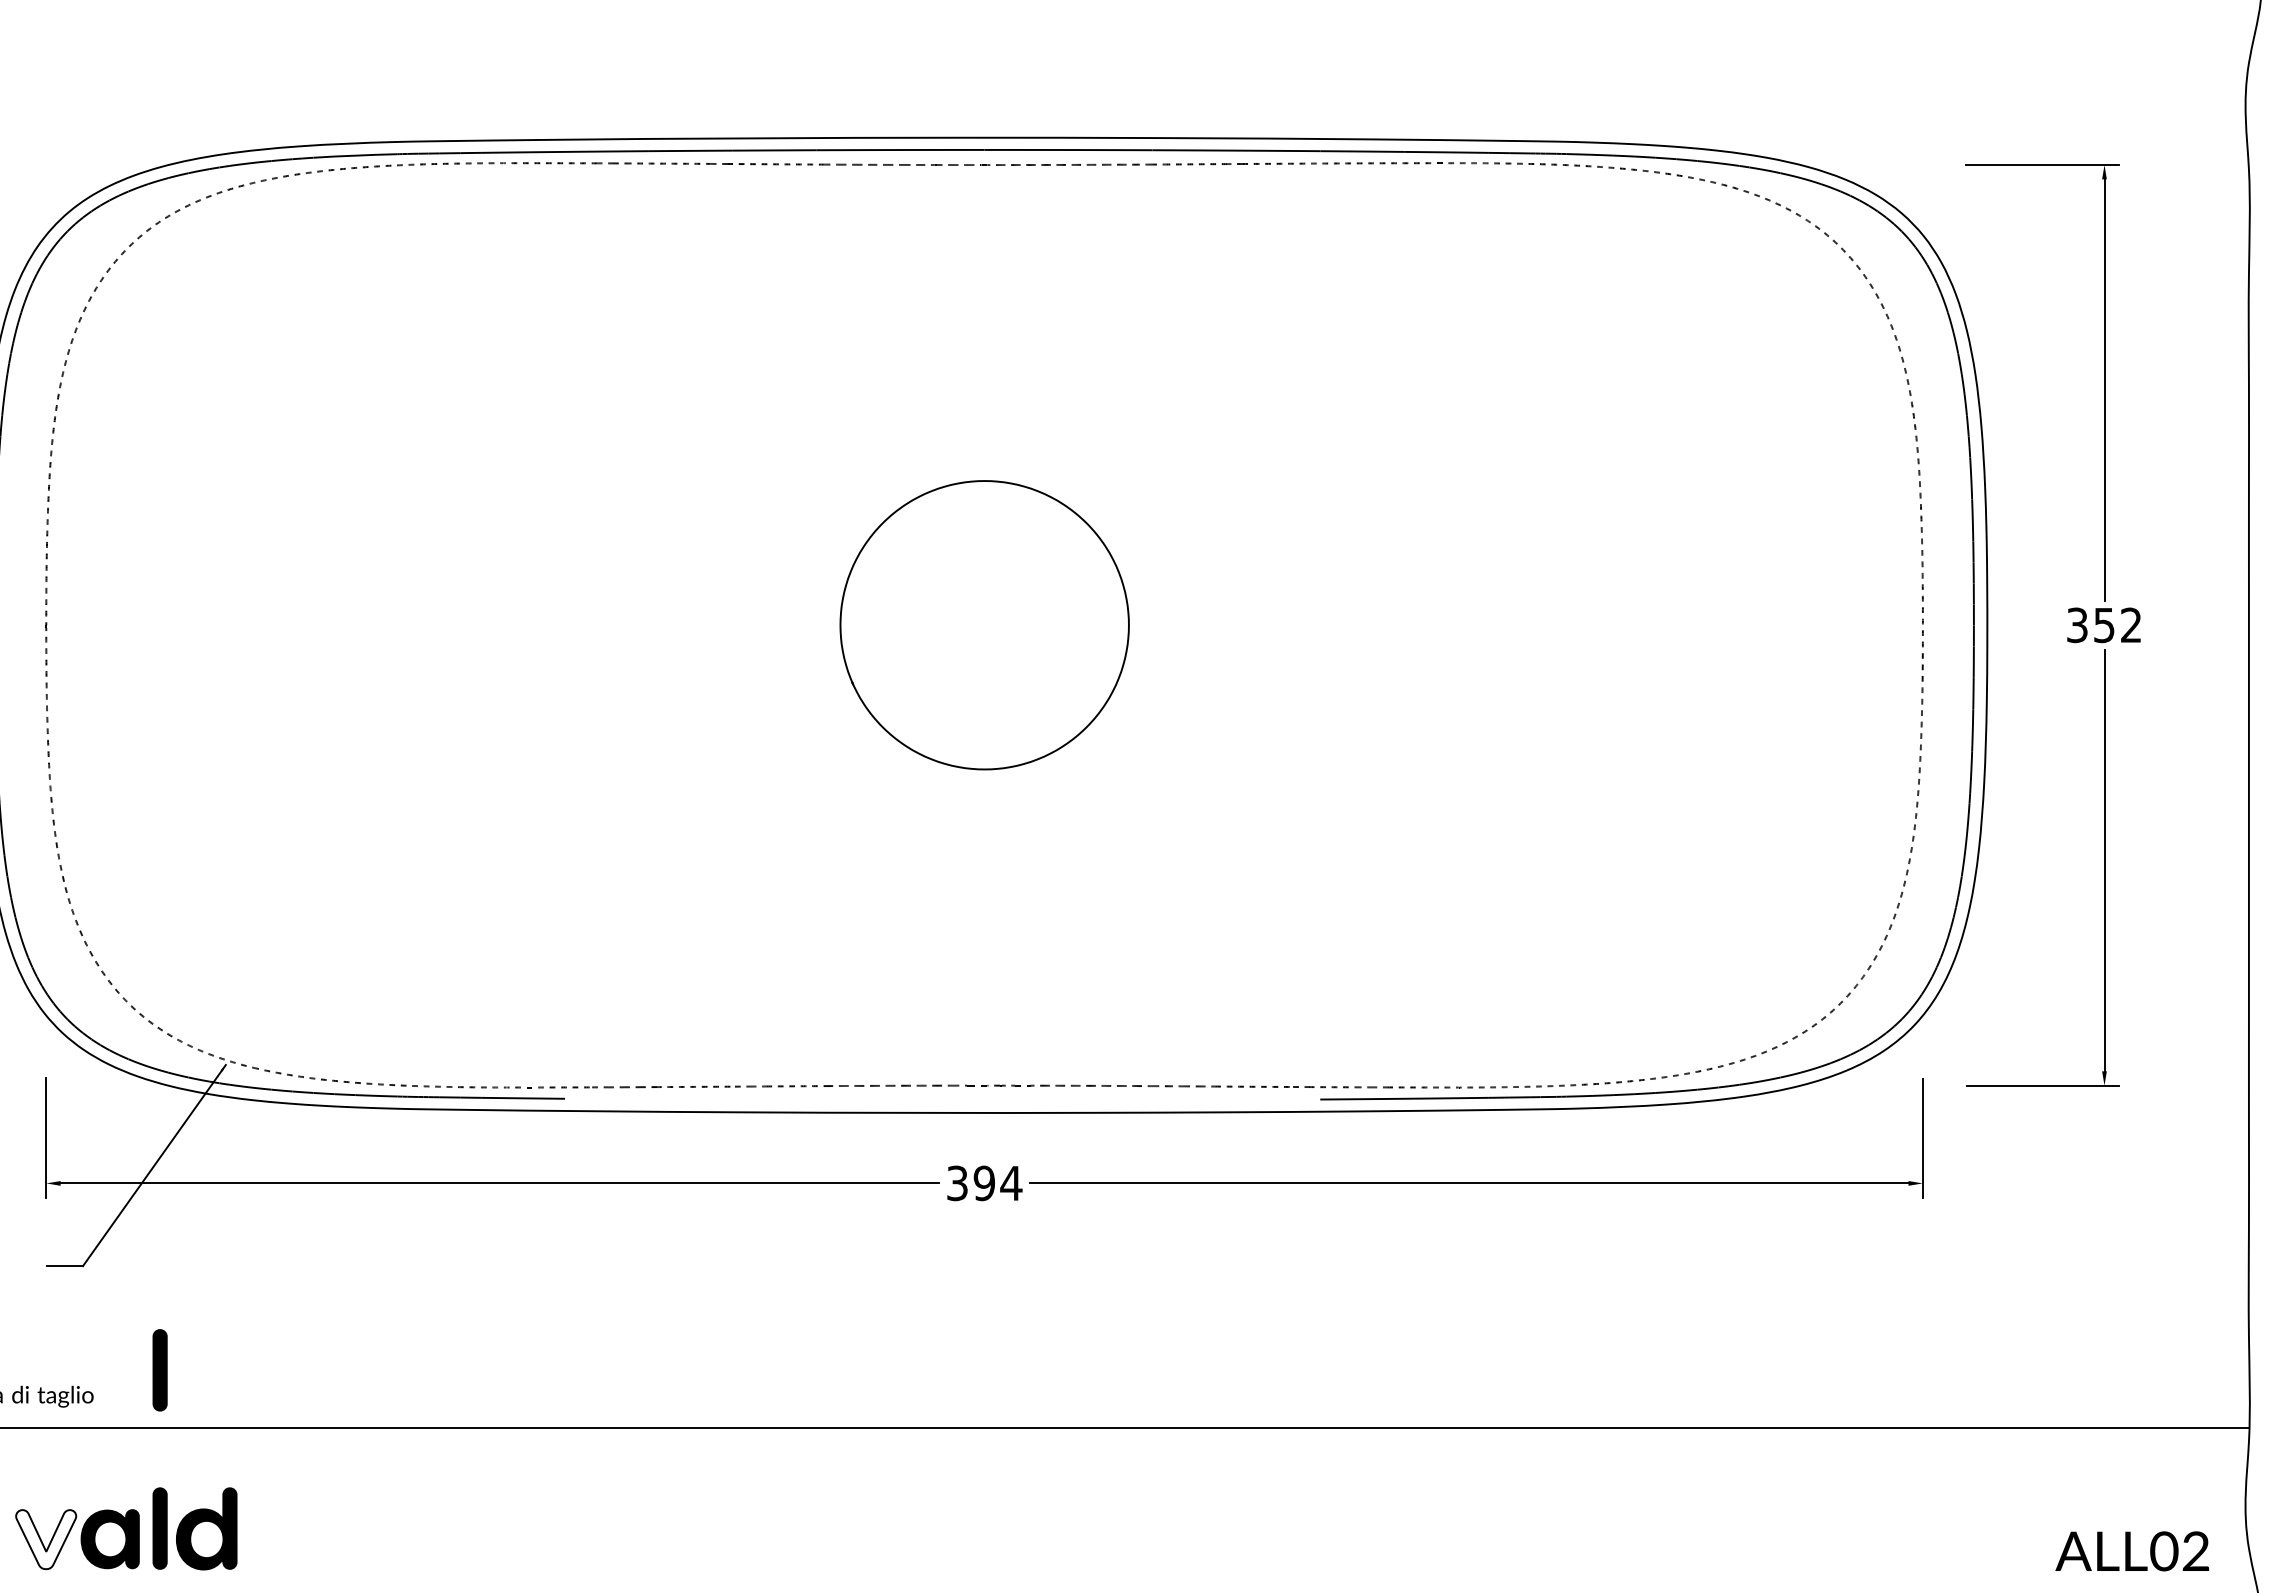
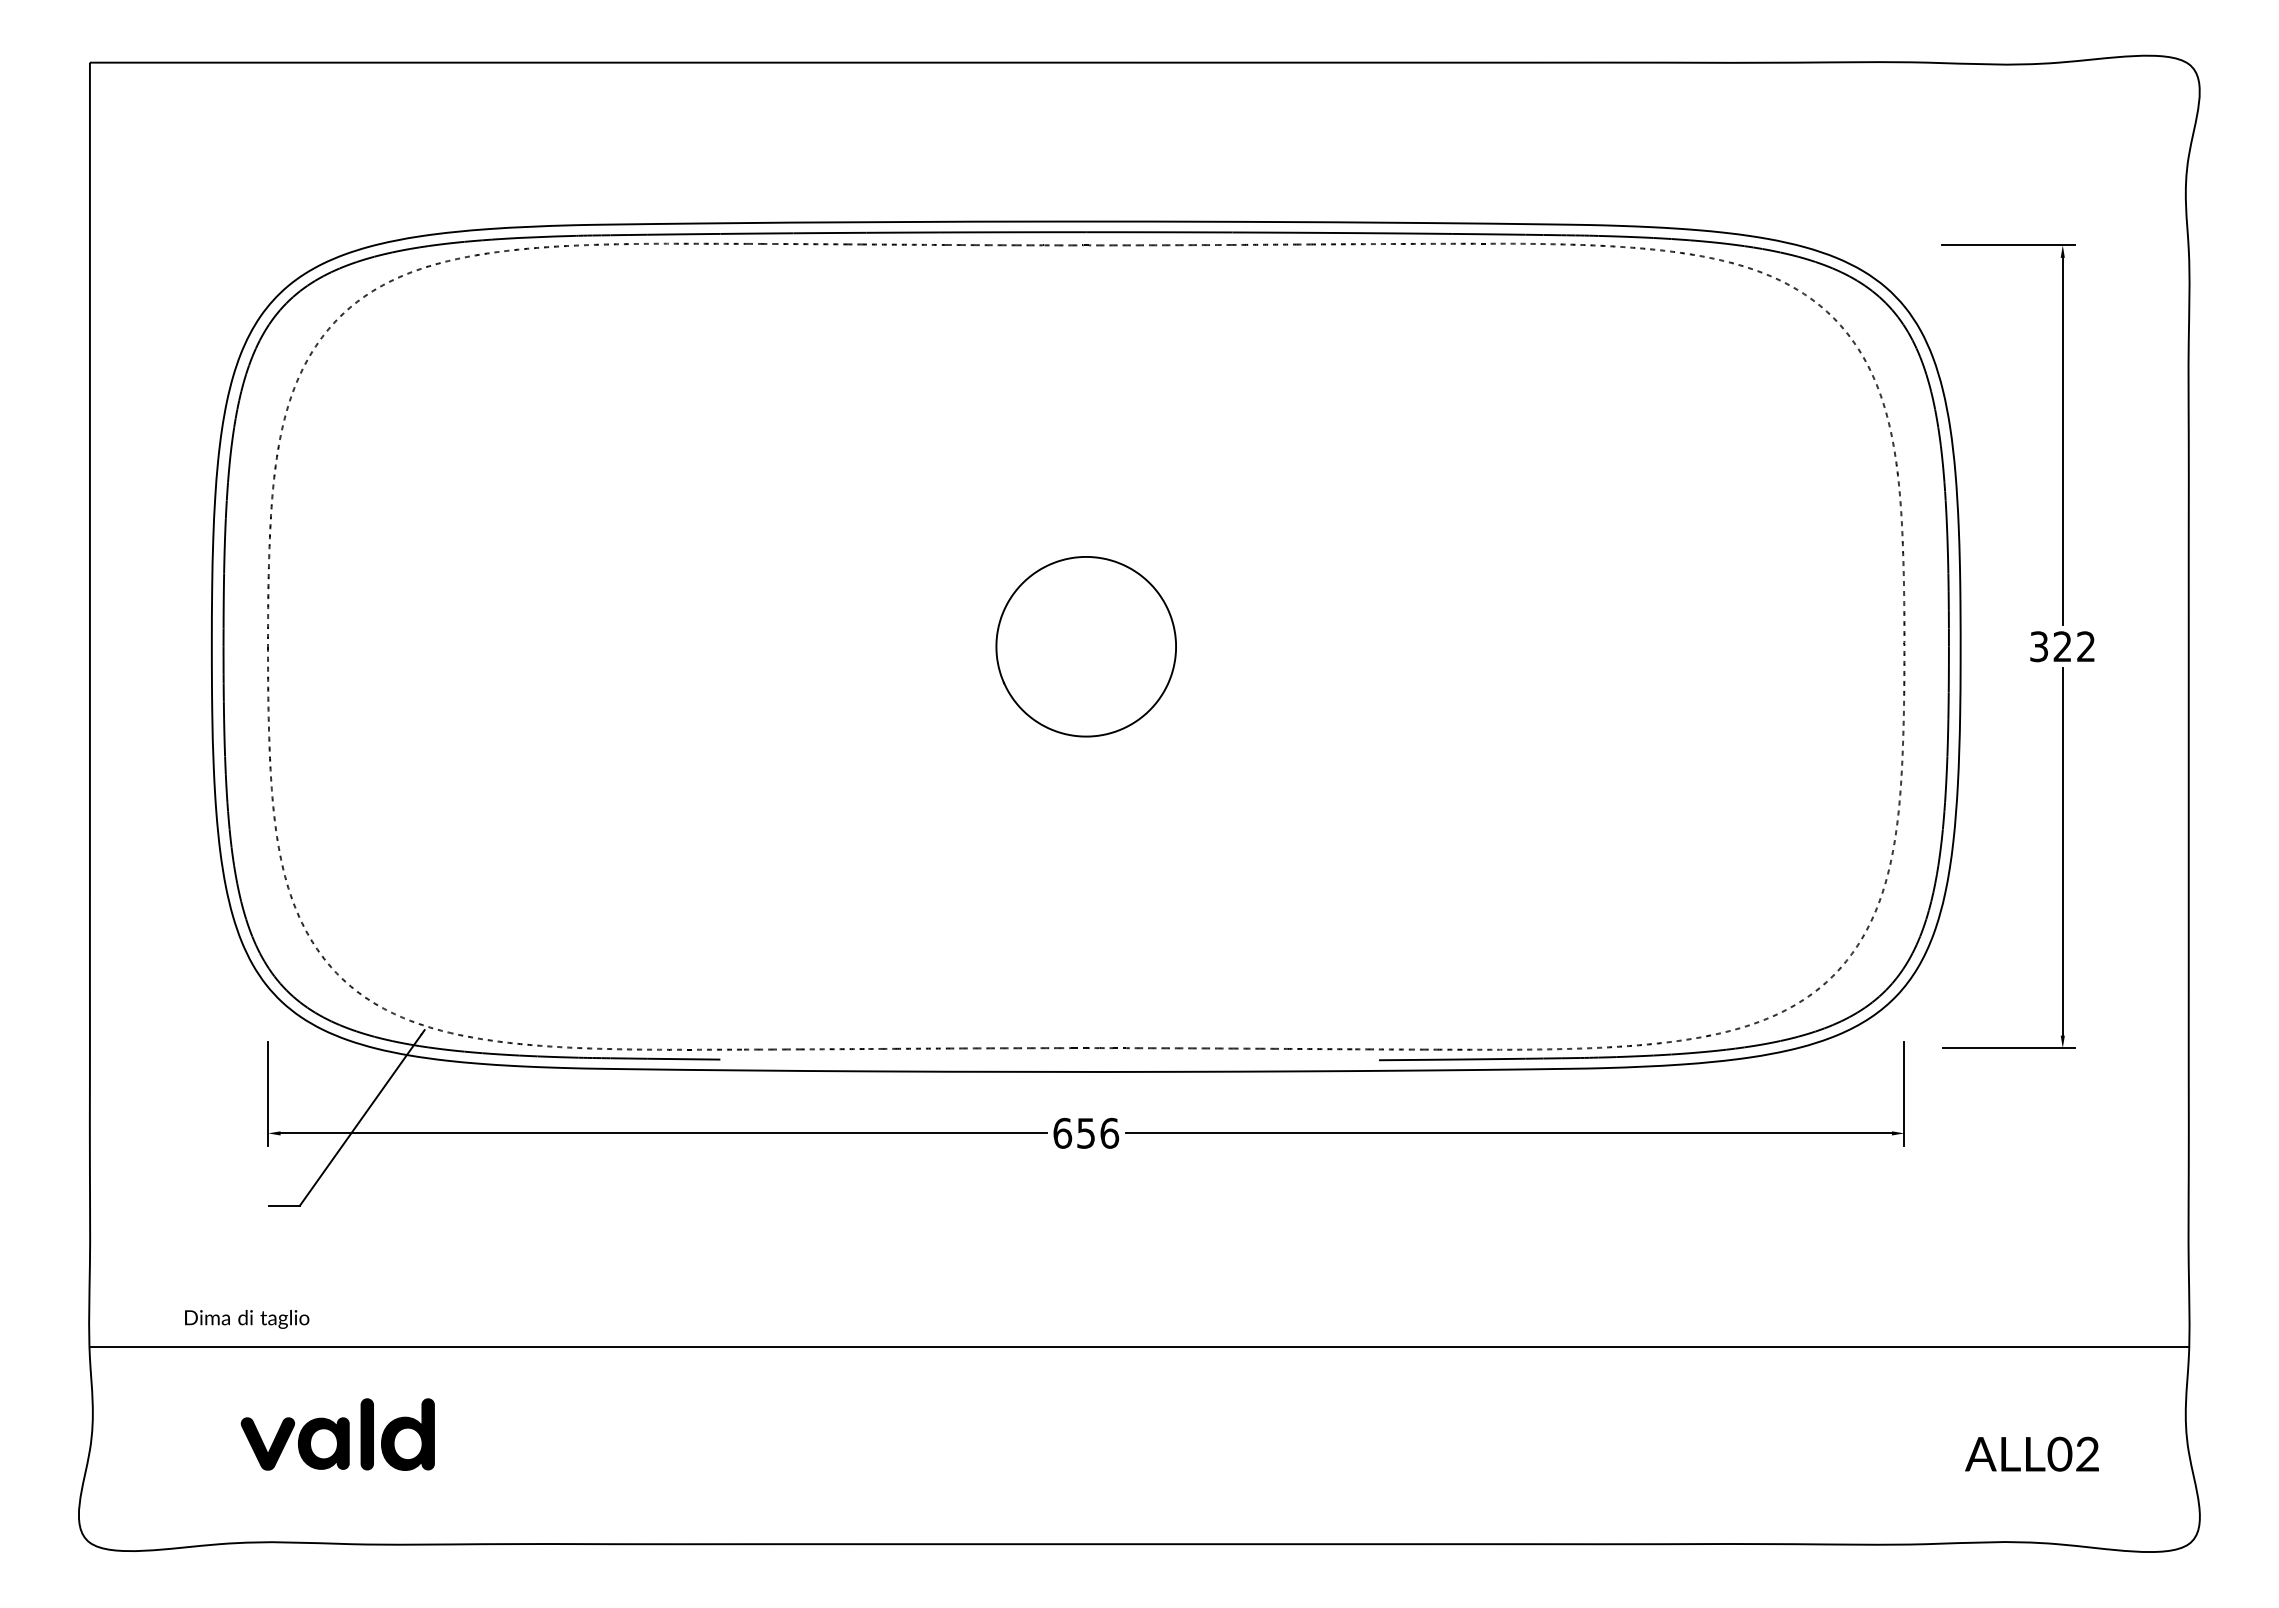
part: (983, 625) -> (1085, 646), size x0.71
text: (2104, 625) -> (2062, 646), 352 -> 322
text: (984, 1182) -> (1086, 1132), 394 -> 656
part: (159, 1370) -> (366, 1296), removed
fill: (45, 1539) -> (267, 1443), added
text: (2131, 1550) -> (2031, 1453), moved

